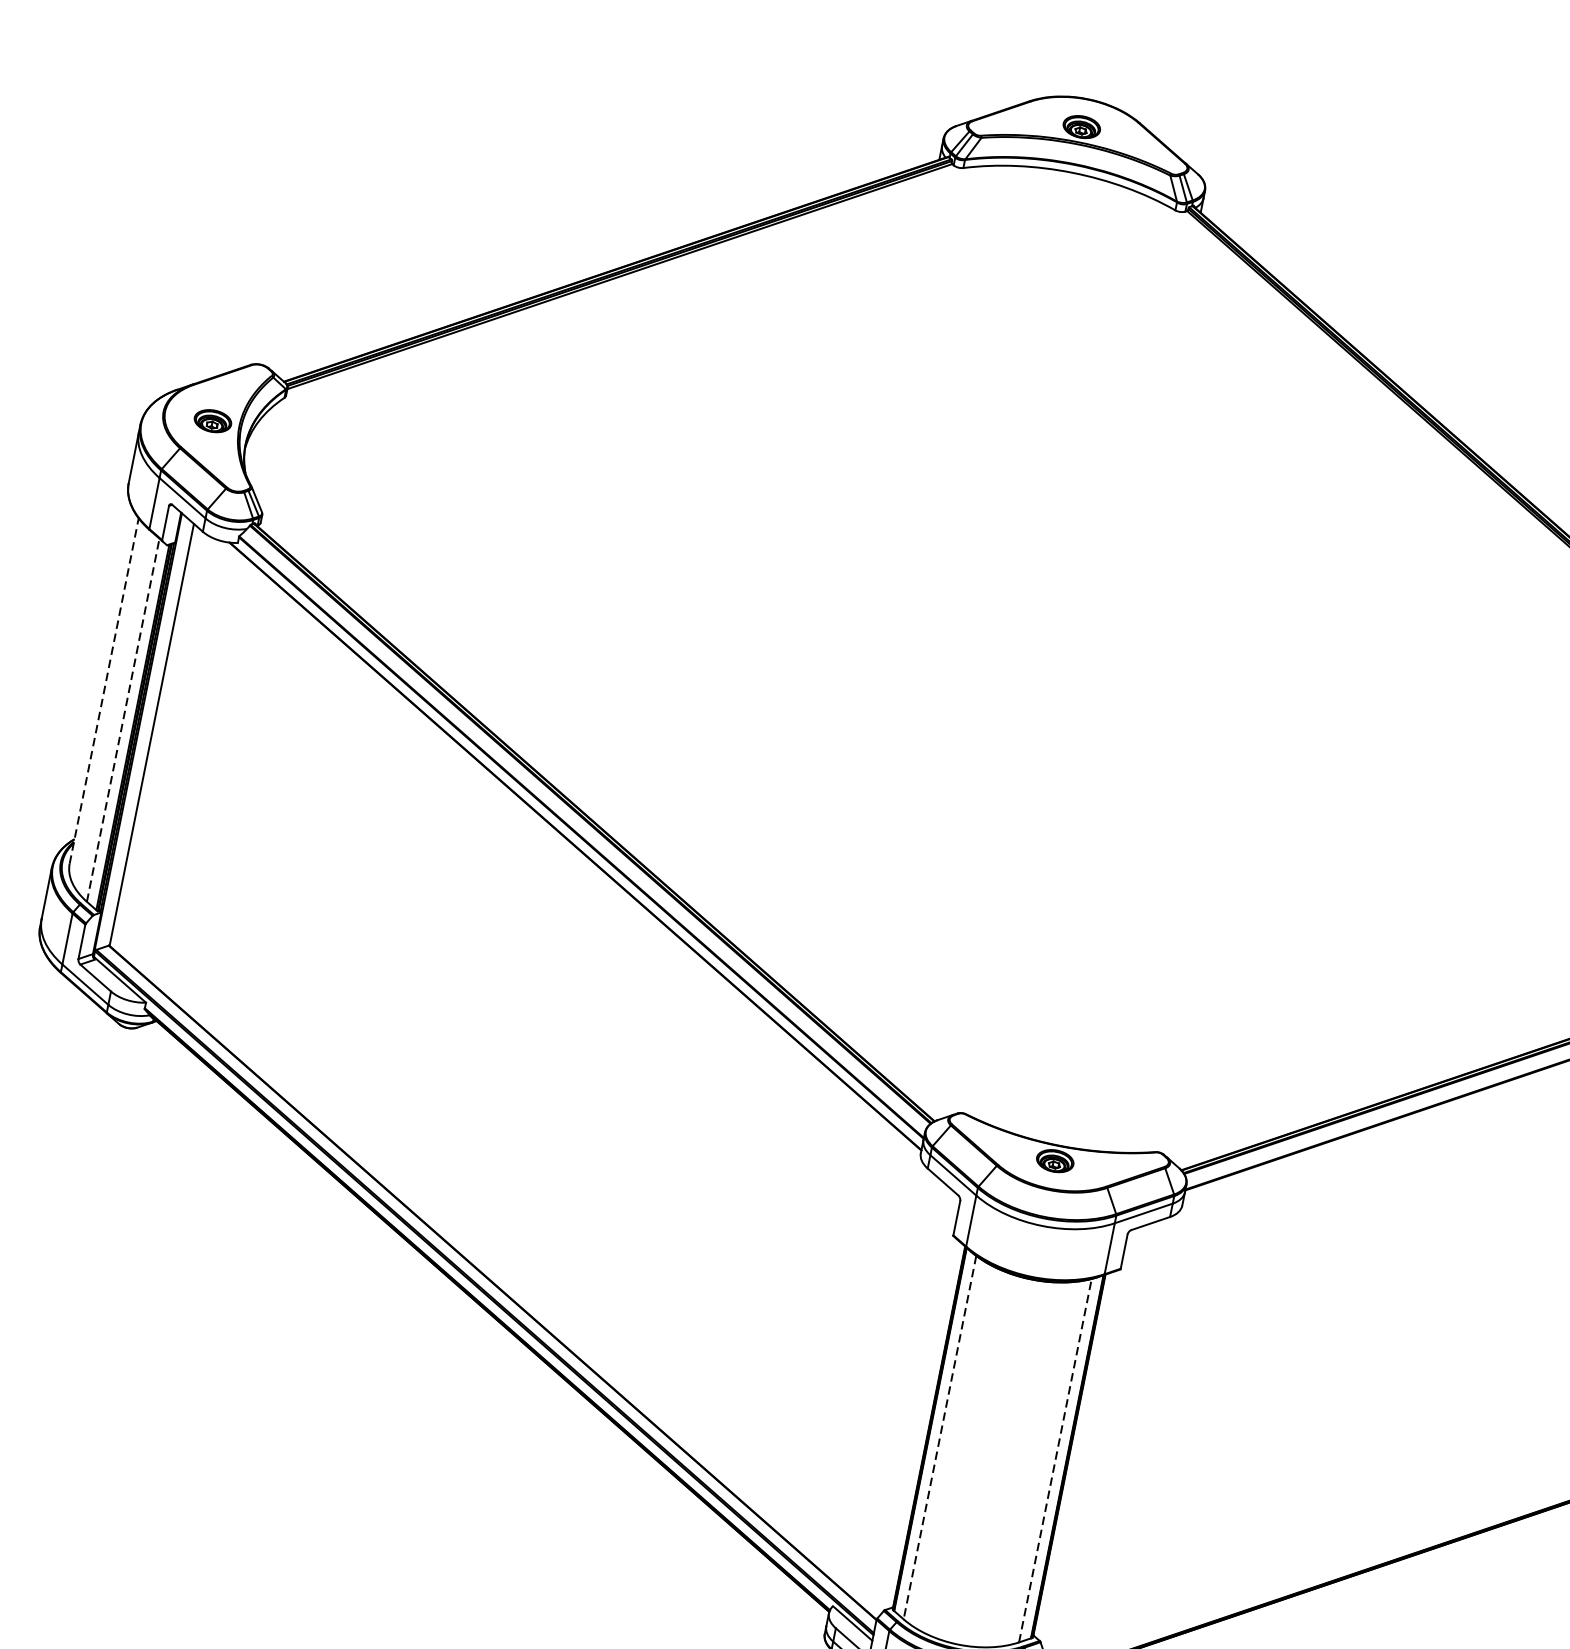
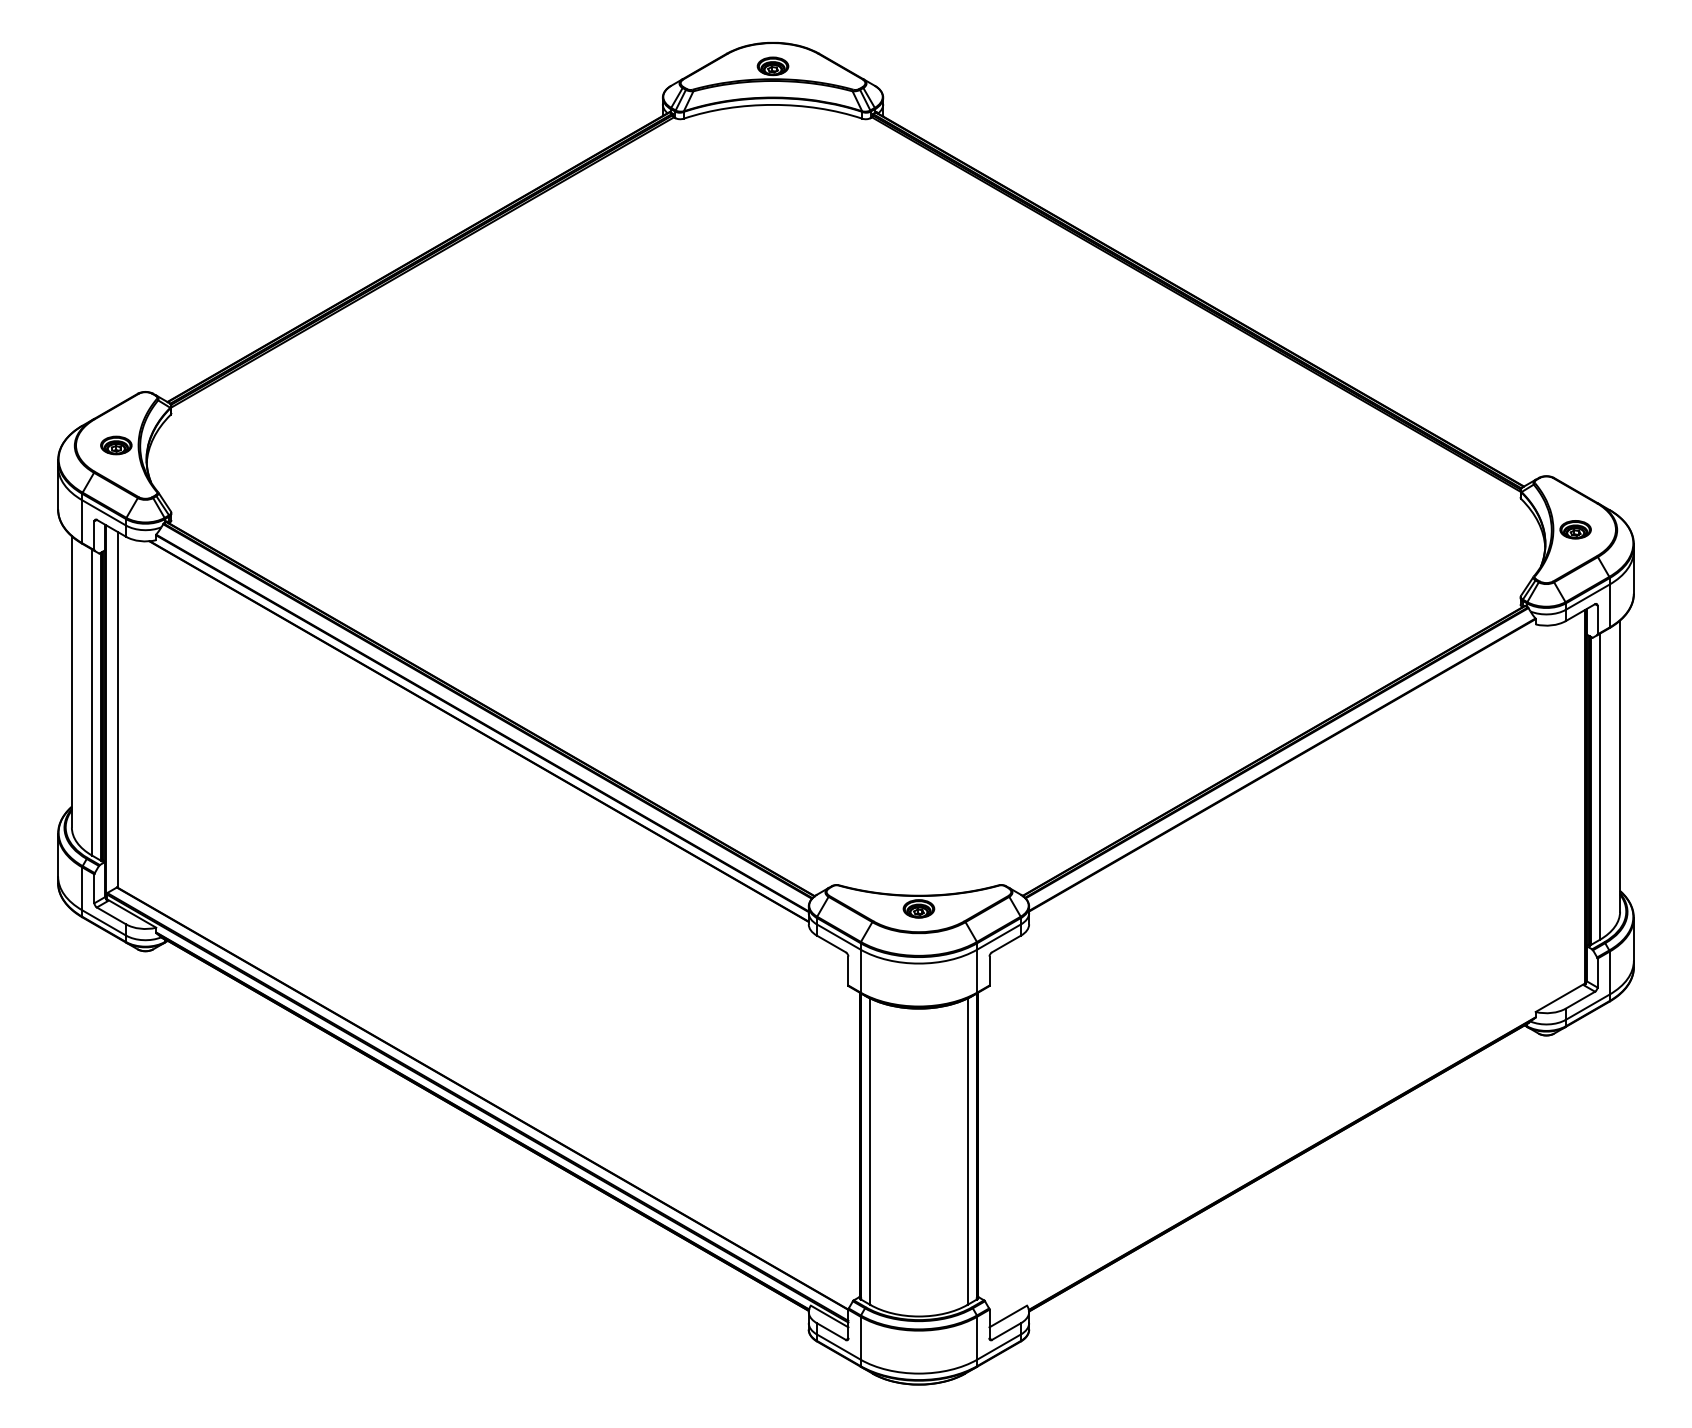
line: (103, 690) -> (71, 681), dashed -> solid
line: (124, 719) -> (92, 701), dashed -> solid
line: (940, 1438) -> (870, 1152), dashed -> solid
line: (1055, 1460) -> (967, 1151), dashed -> solid

